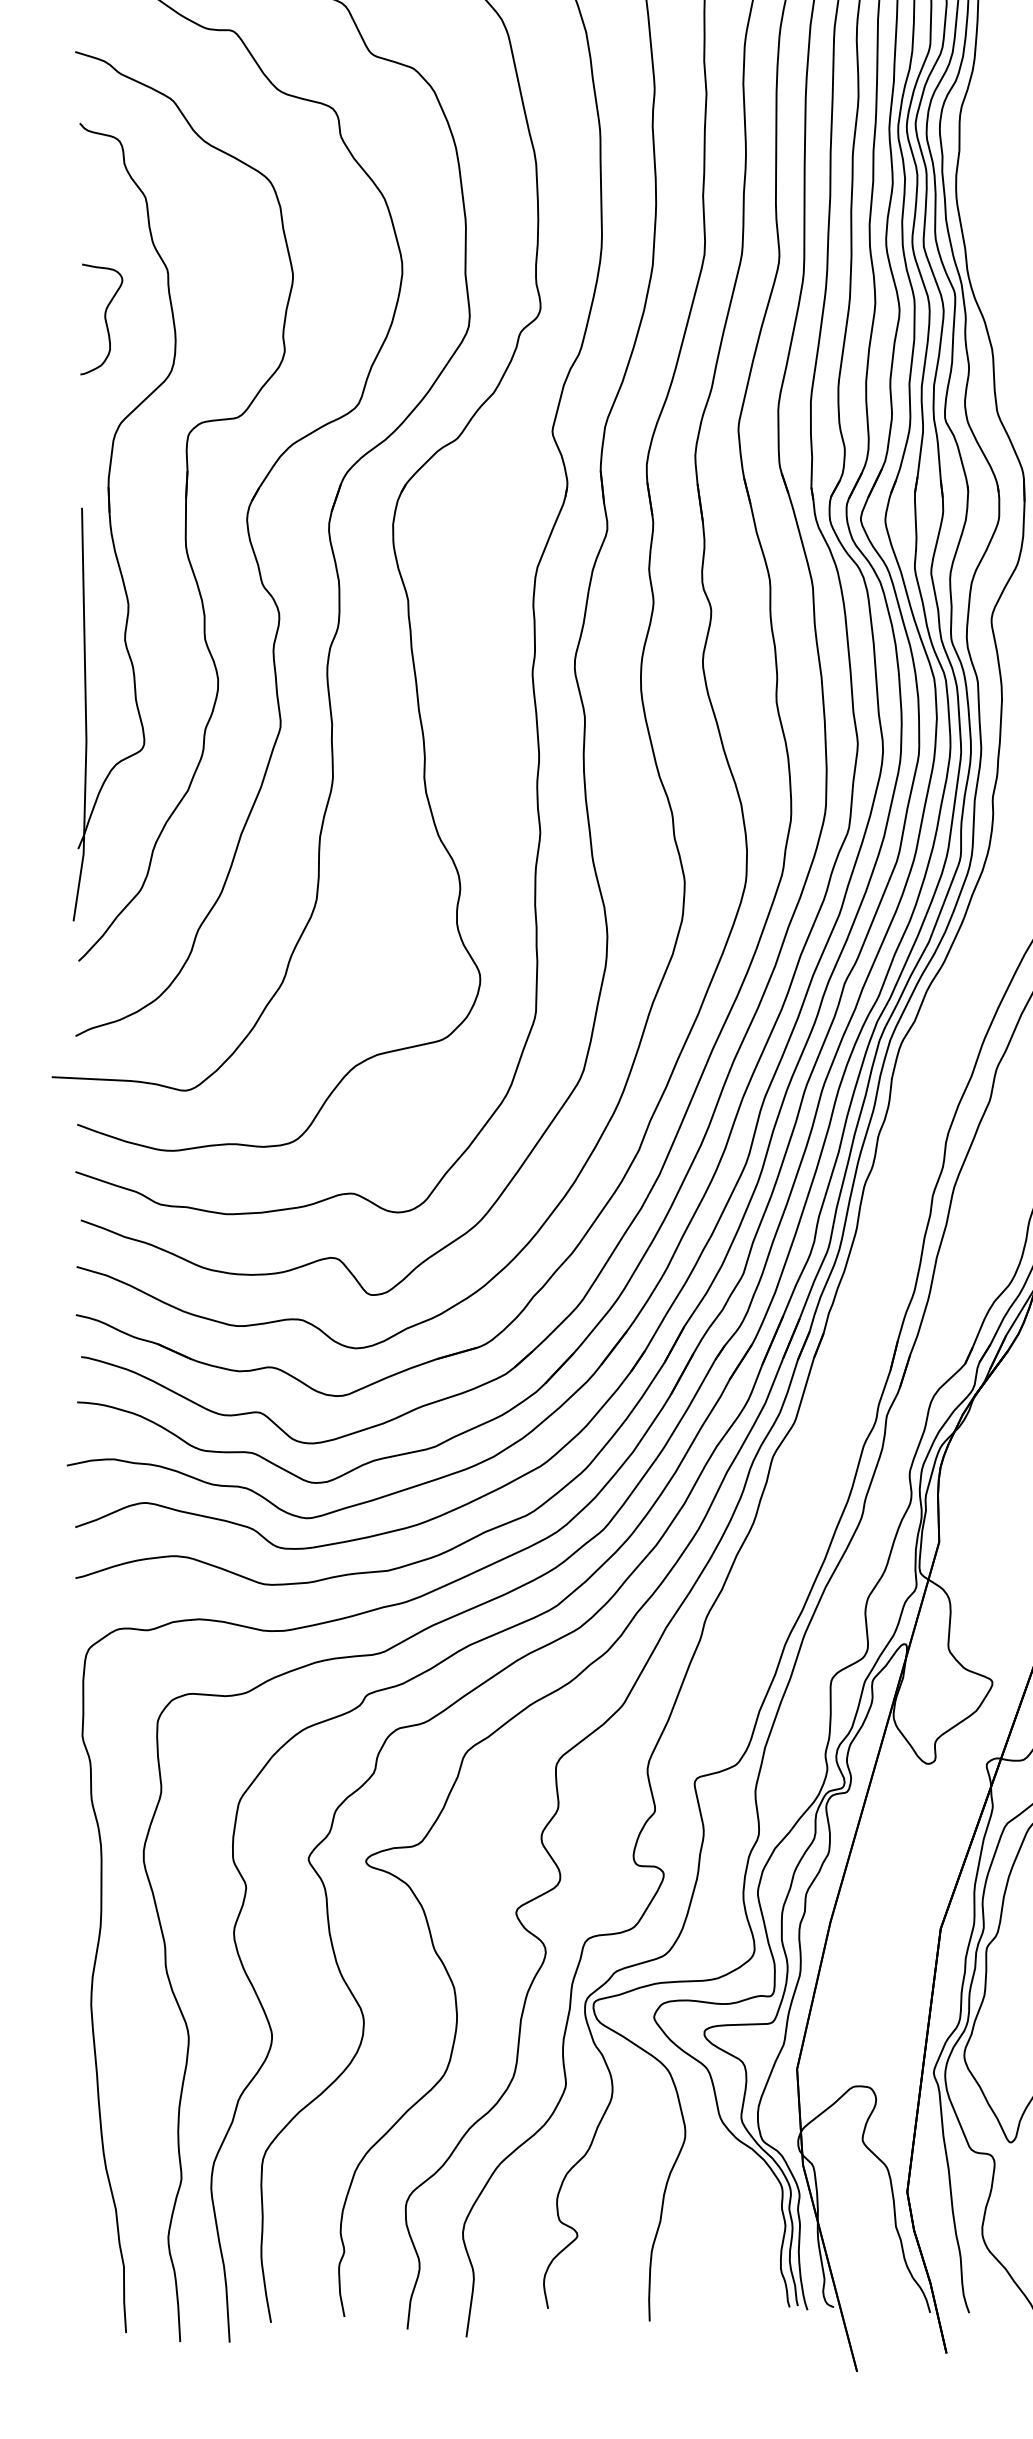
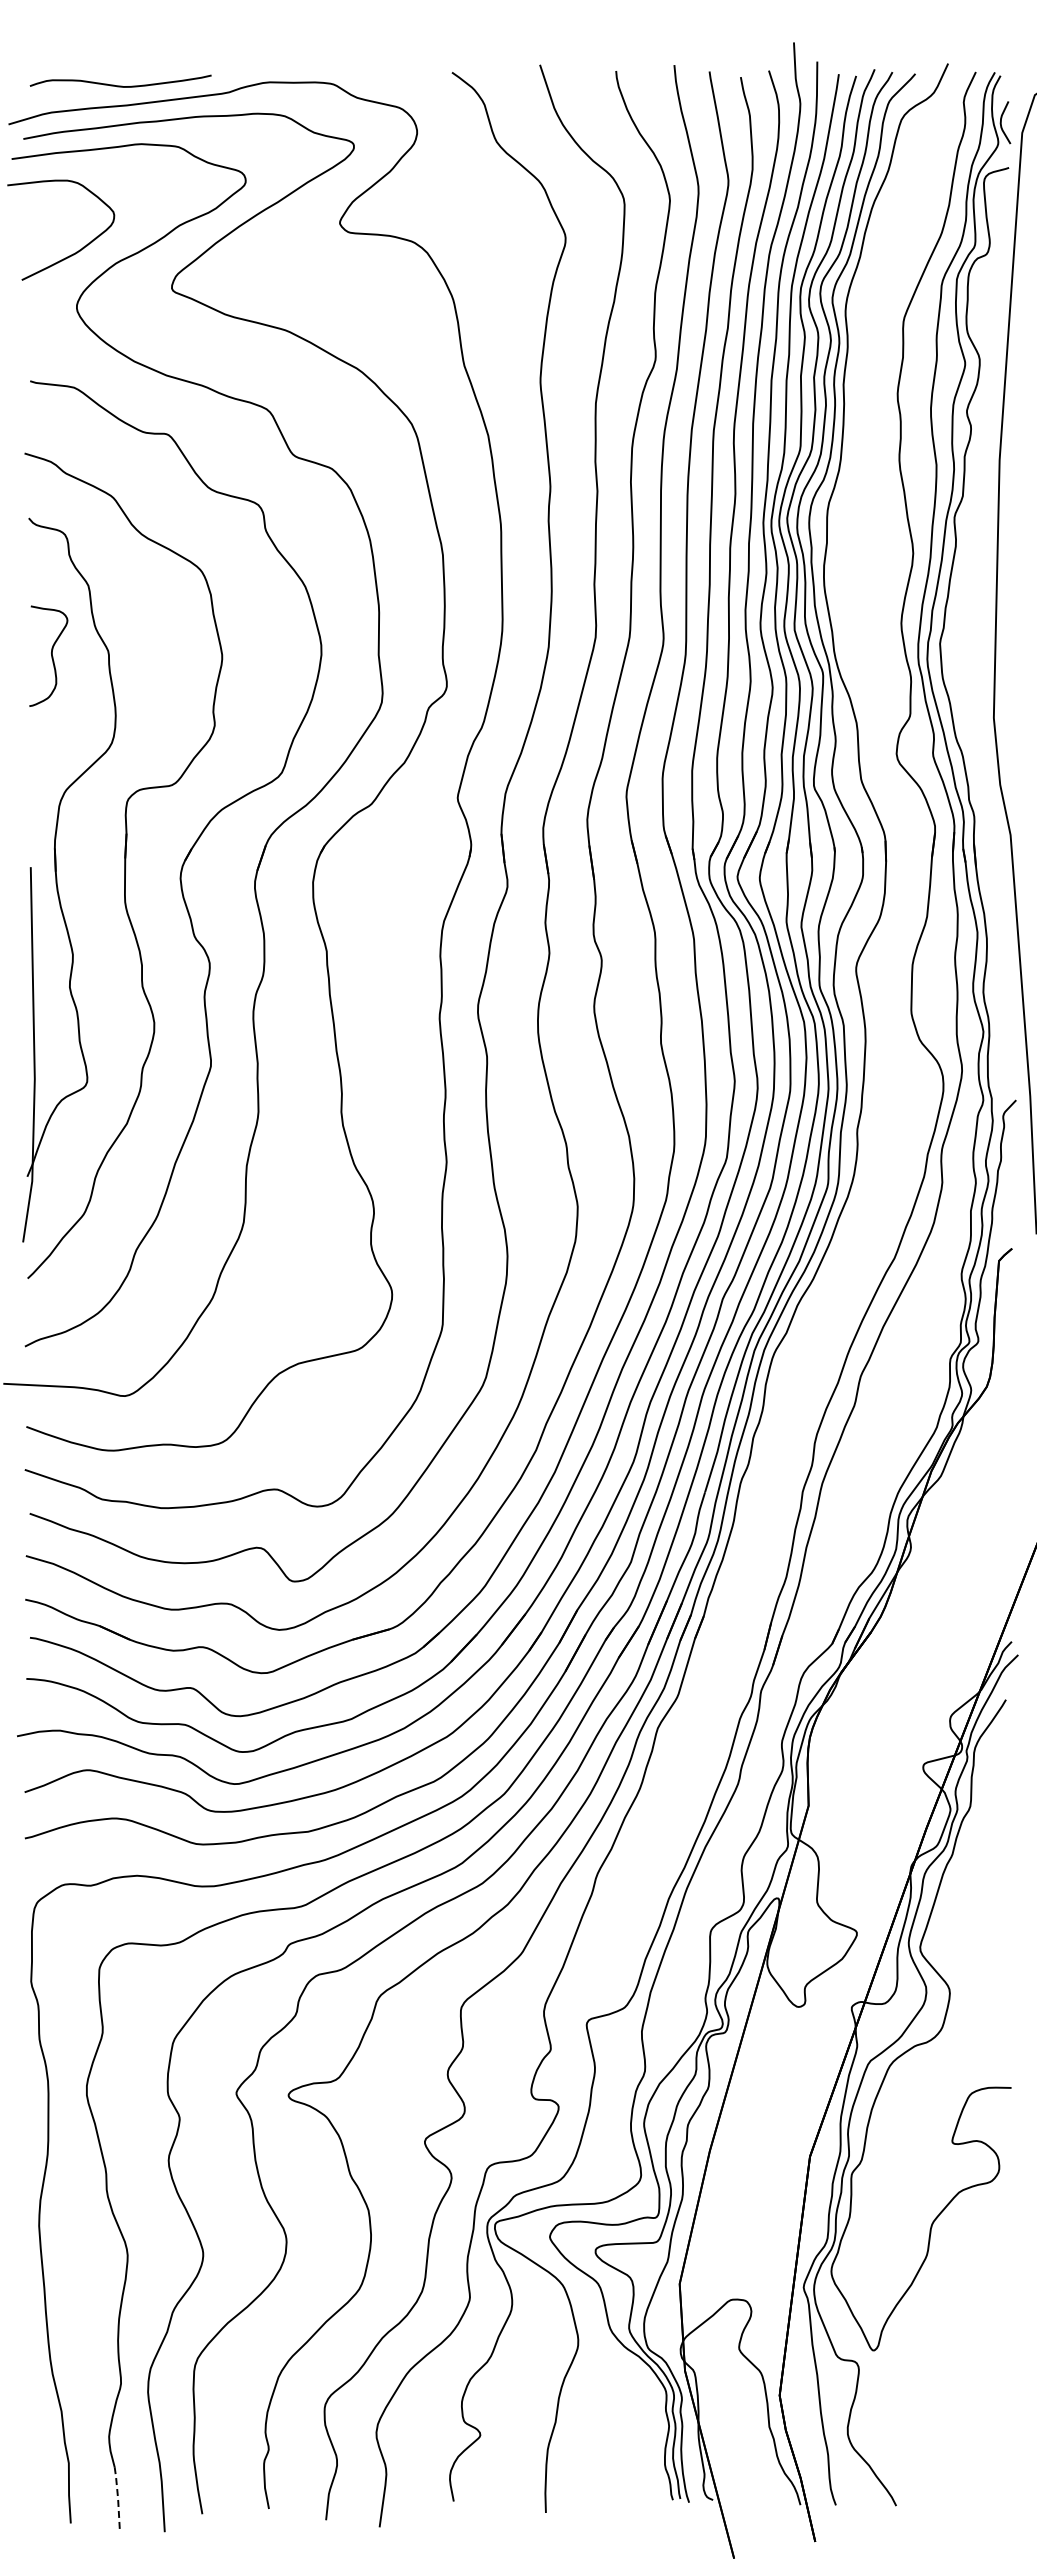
curve: (104, 318) -> (51, 655), moved
line: (178, 2305) -> (118, 2498), solid -> dashed

